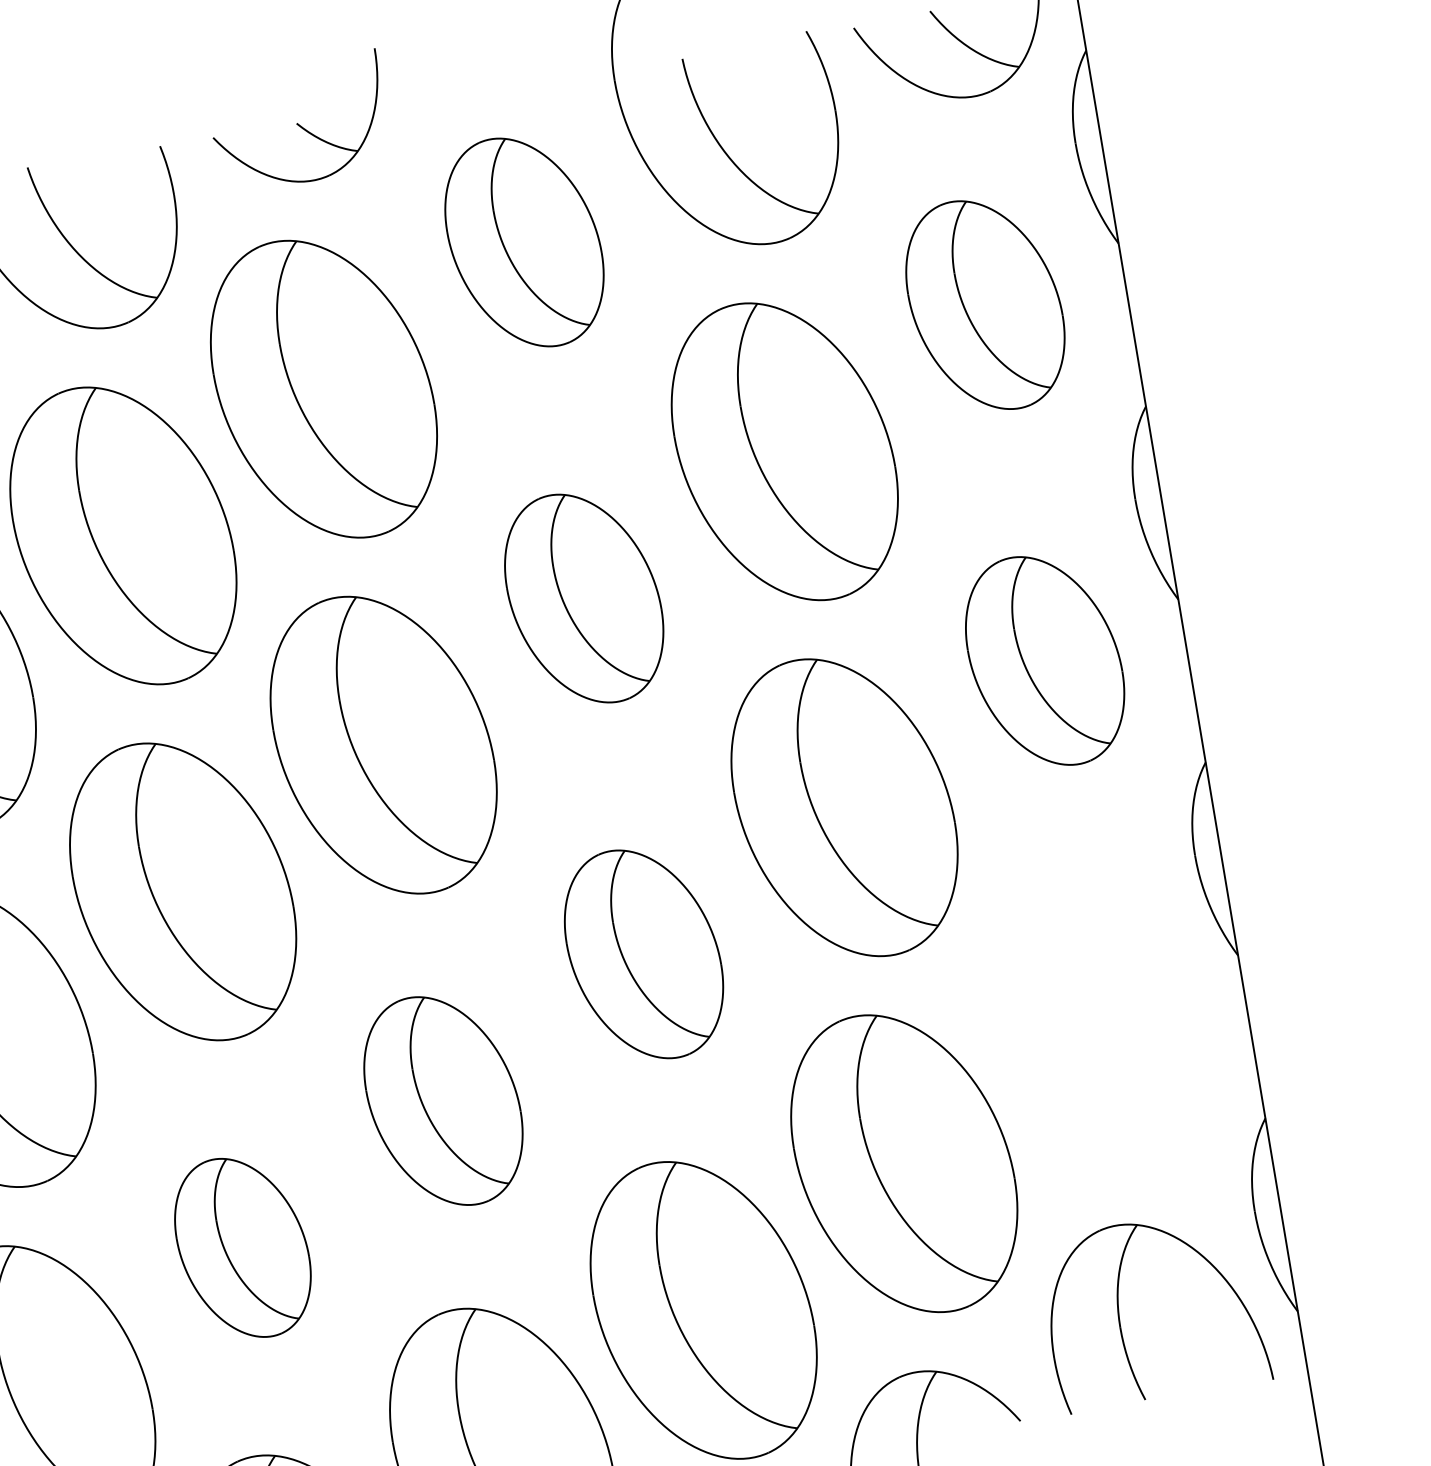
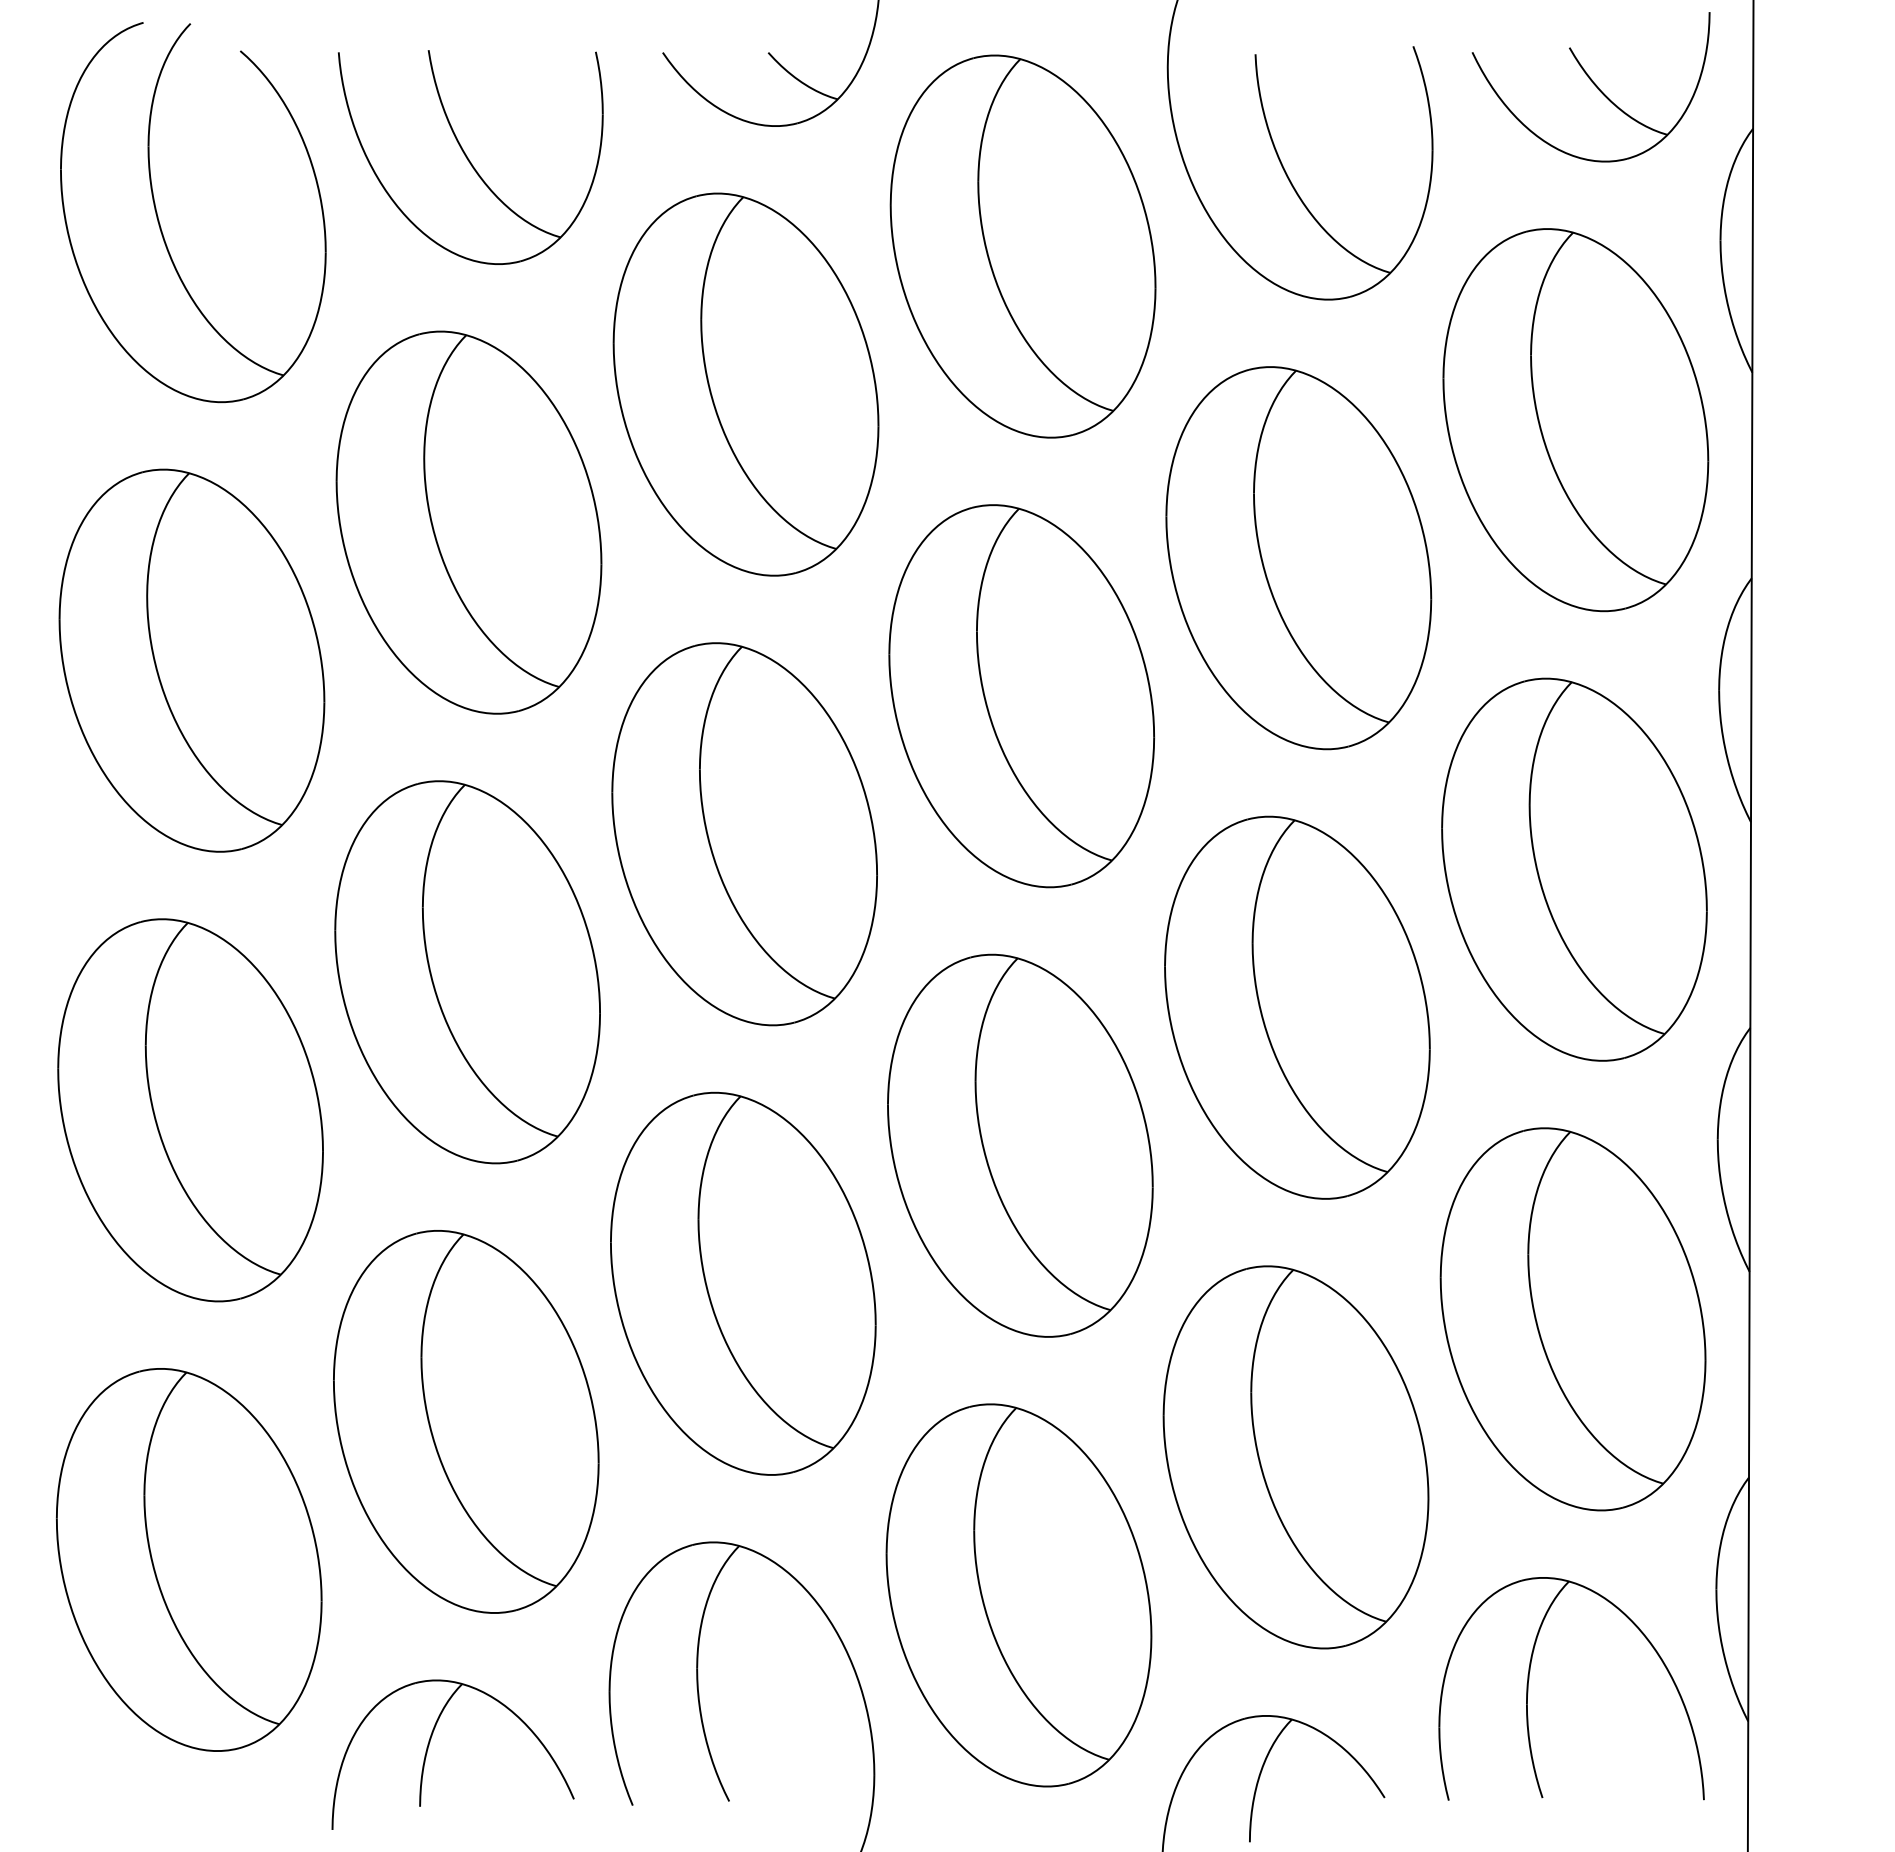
part: (524, 242) -> (1022, 246), size x1.43
part: (985, 305) -> (1575, 420), size x1.43
part: (584, 598) -> (1021, 696), size x1.43
part: (1045, 660) -> (1574, 869), size x1.43
part: (644, 954) -> (1020, 1145), size x1.43
part: (1104, 1017) -> (1572, 1319), added
part: (443, 1100) -> (743, 1283), size x1.43
part: (242, 1247) -> (466, 1421), size x1.67

